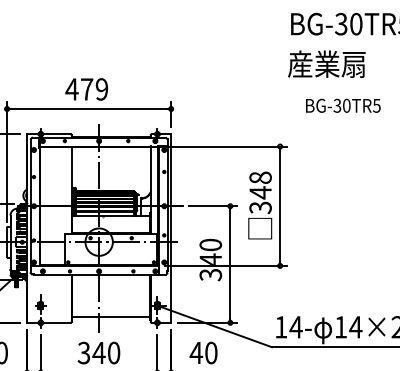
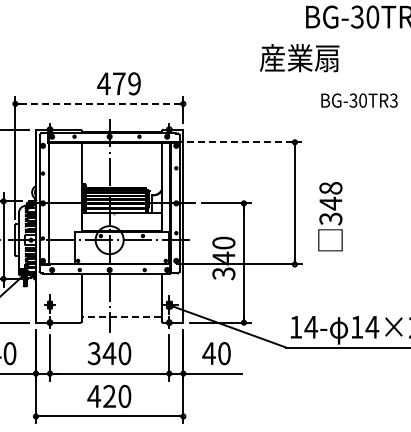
text: (326, 64) -> (299, 58), moved
text: (86, 89) -> (118, 83), moved
text: (376, 105) -> (393, 100), BG-30TR5 -> BG-30TR3
line: (89, 108) -> (99, 103), solid -> dashed
line: (226, 146) -> (239, 142), solid -> dashed
text: (260, 205) -> (330, 216), moved
line: (110, 316) -> (121, 316), solid -> dashed

